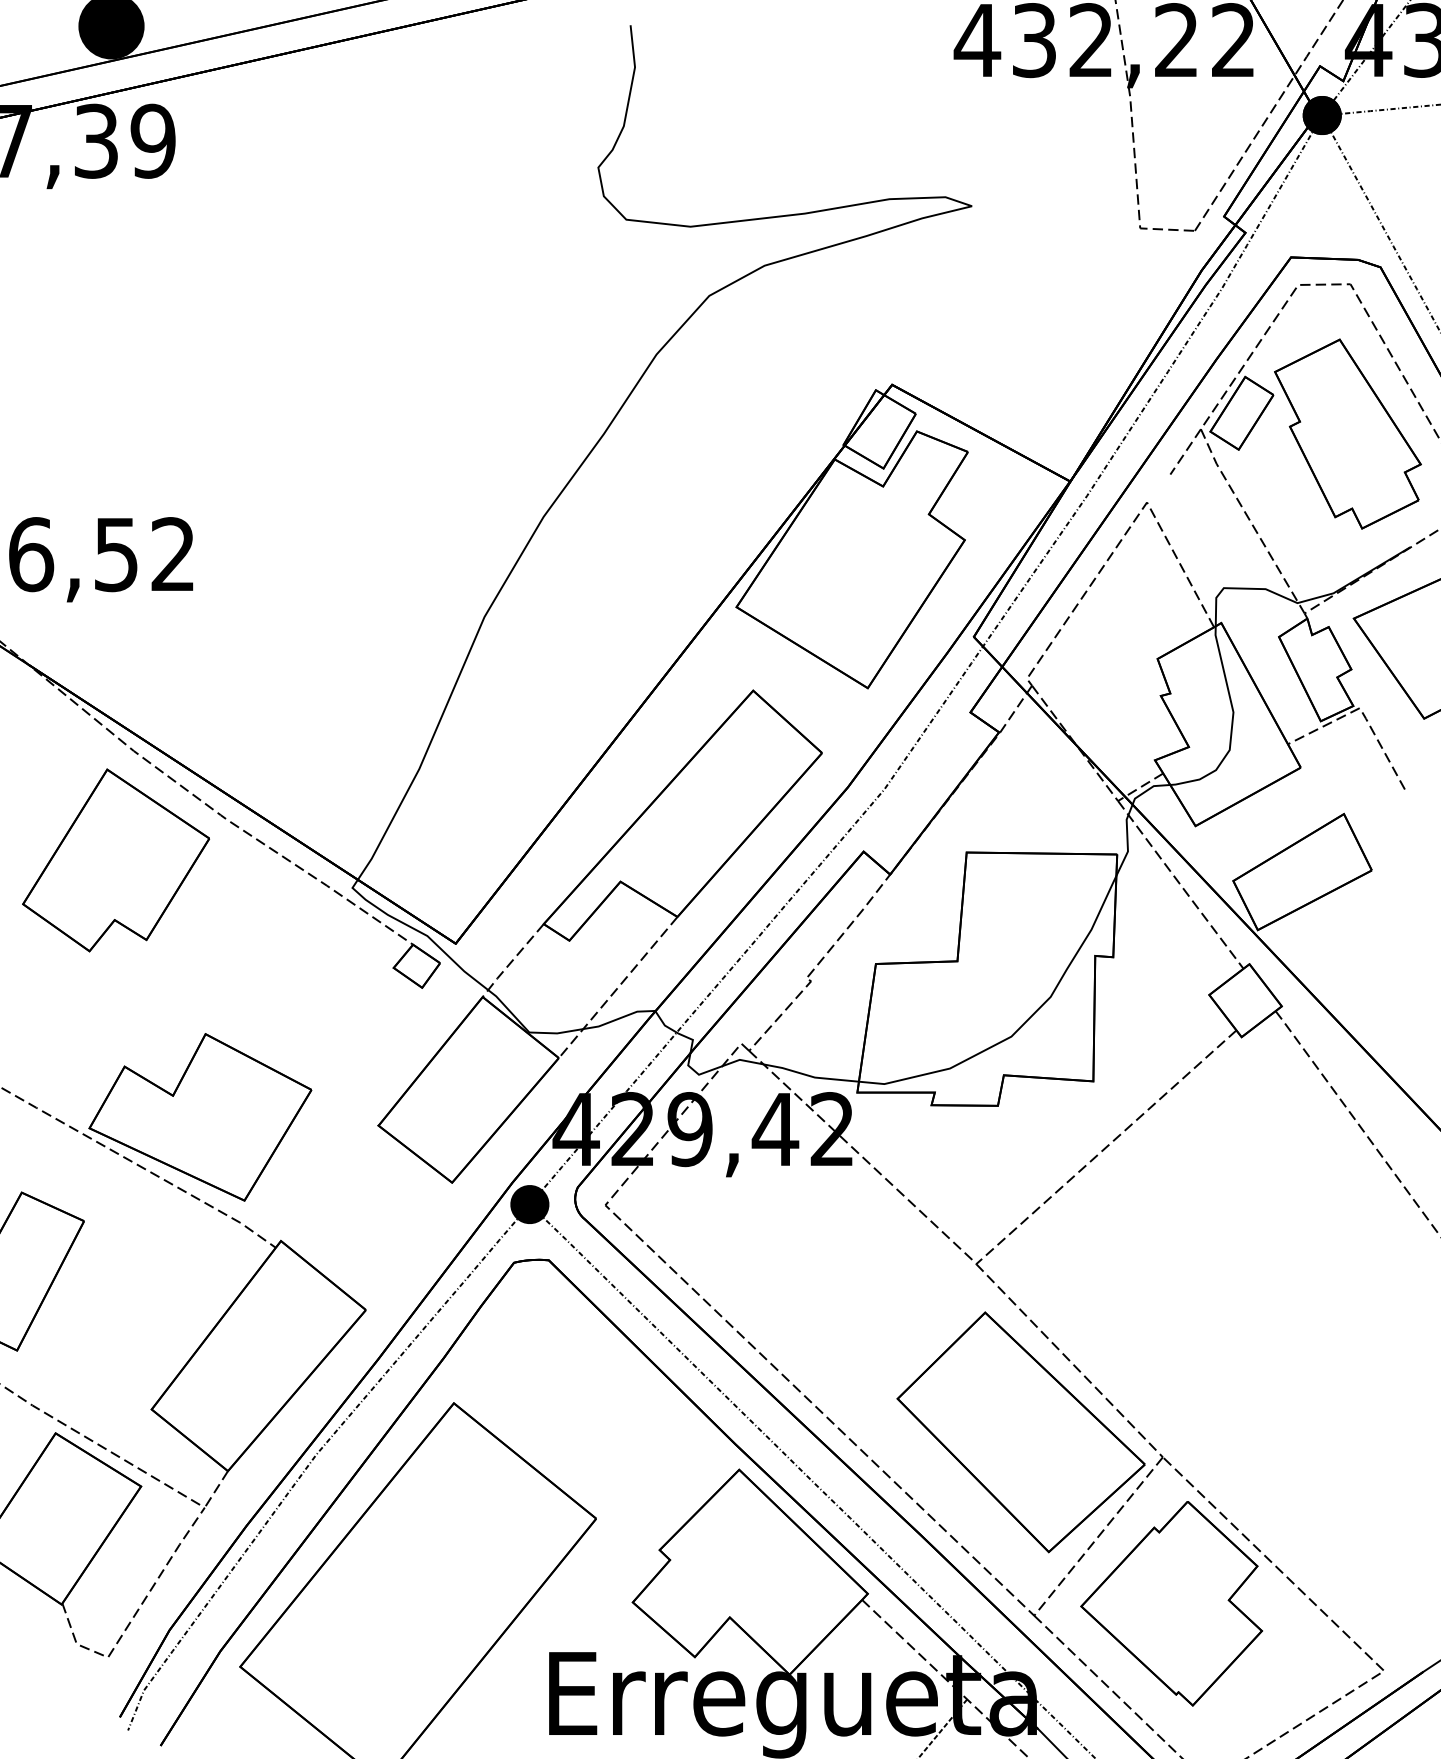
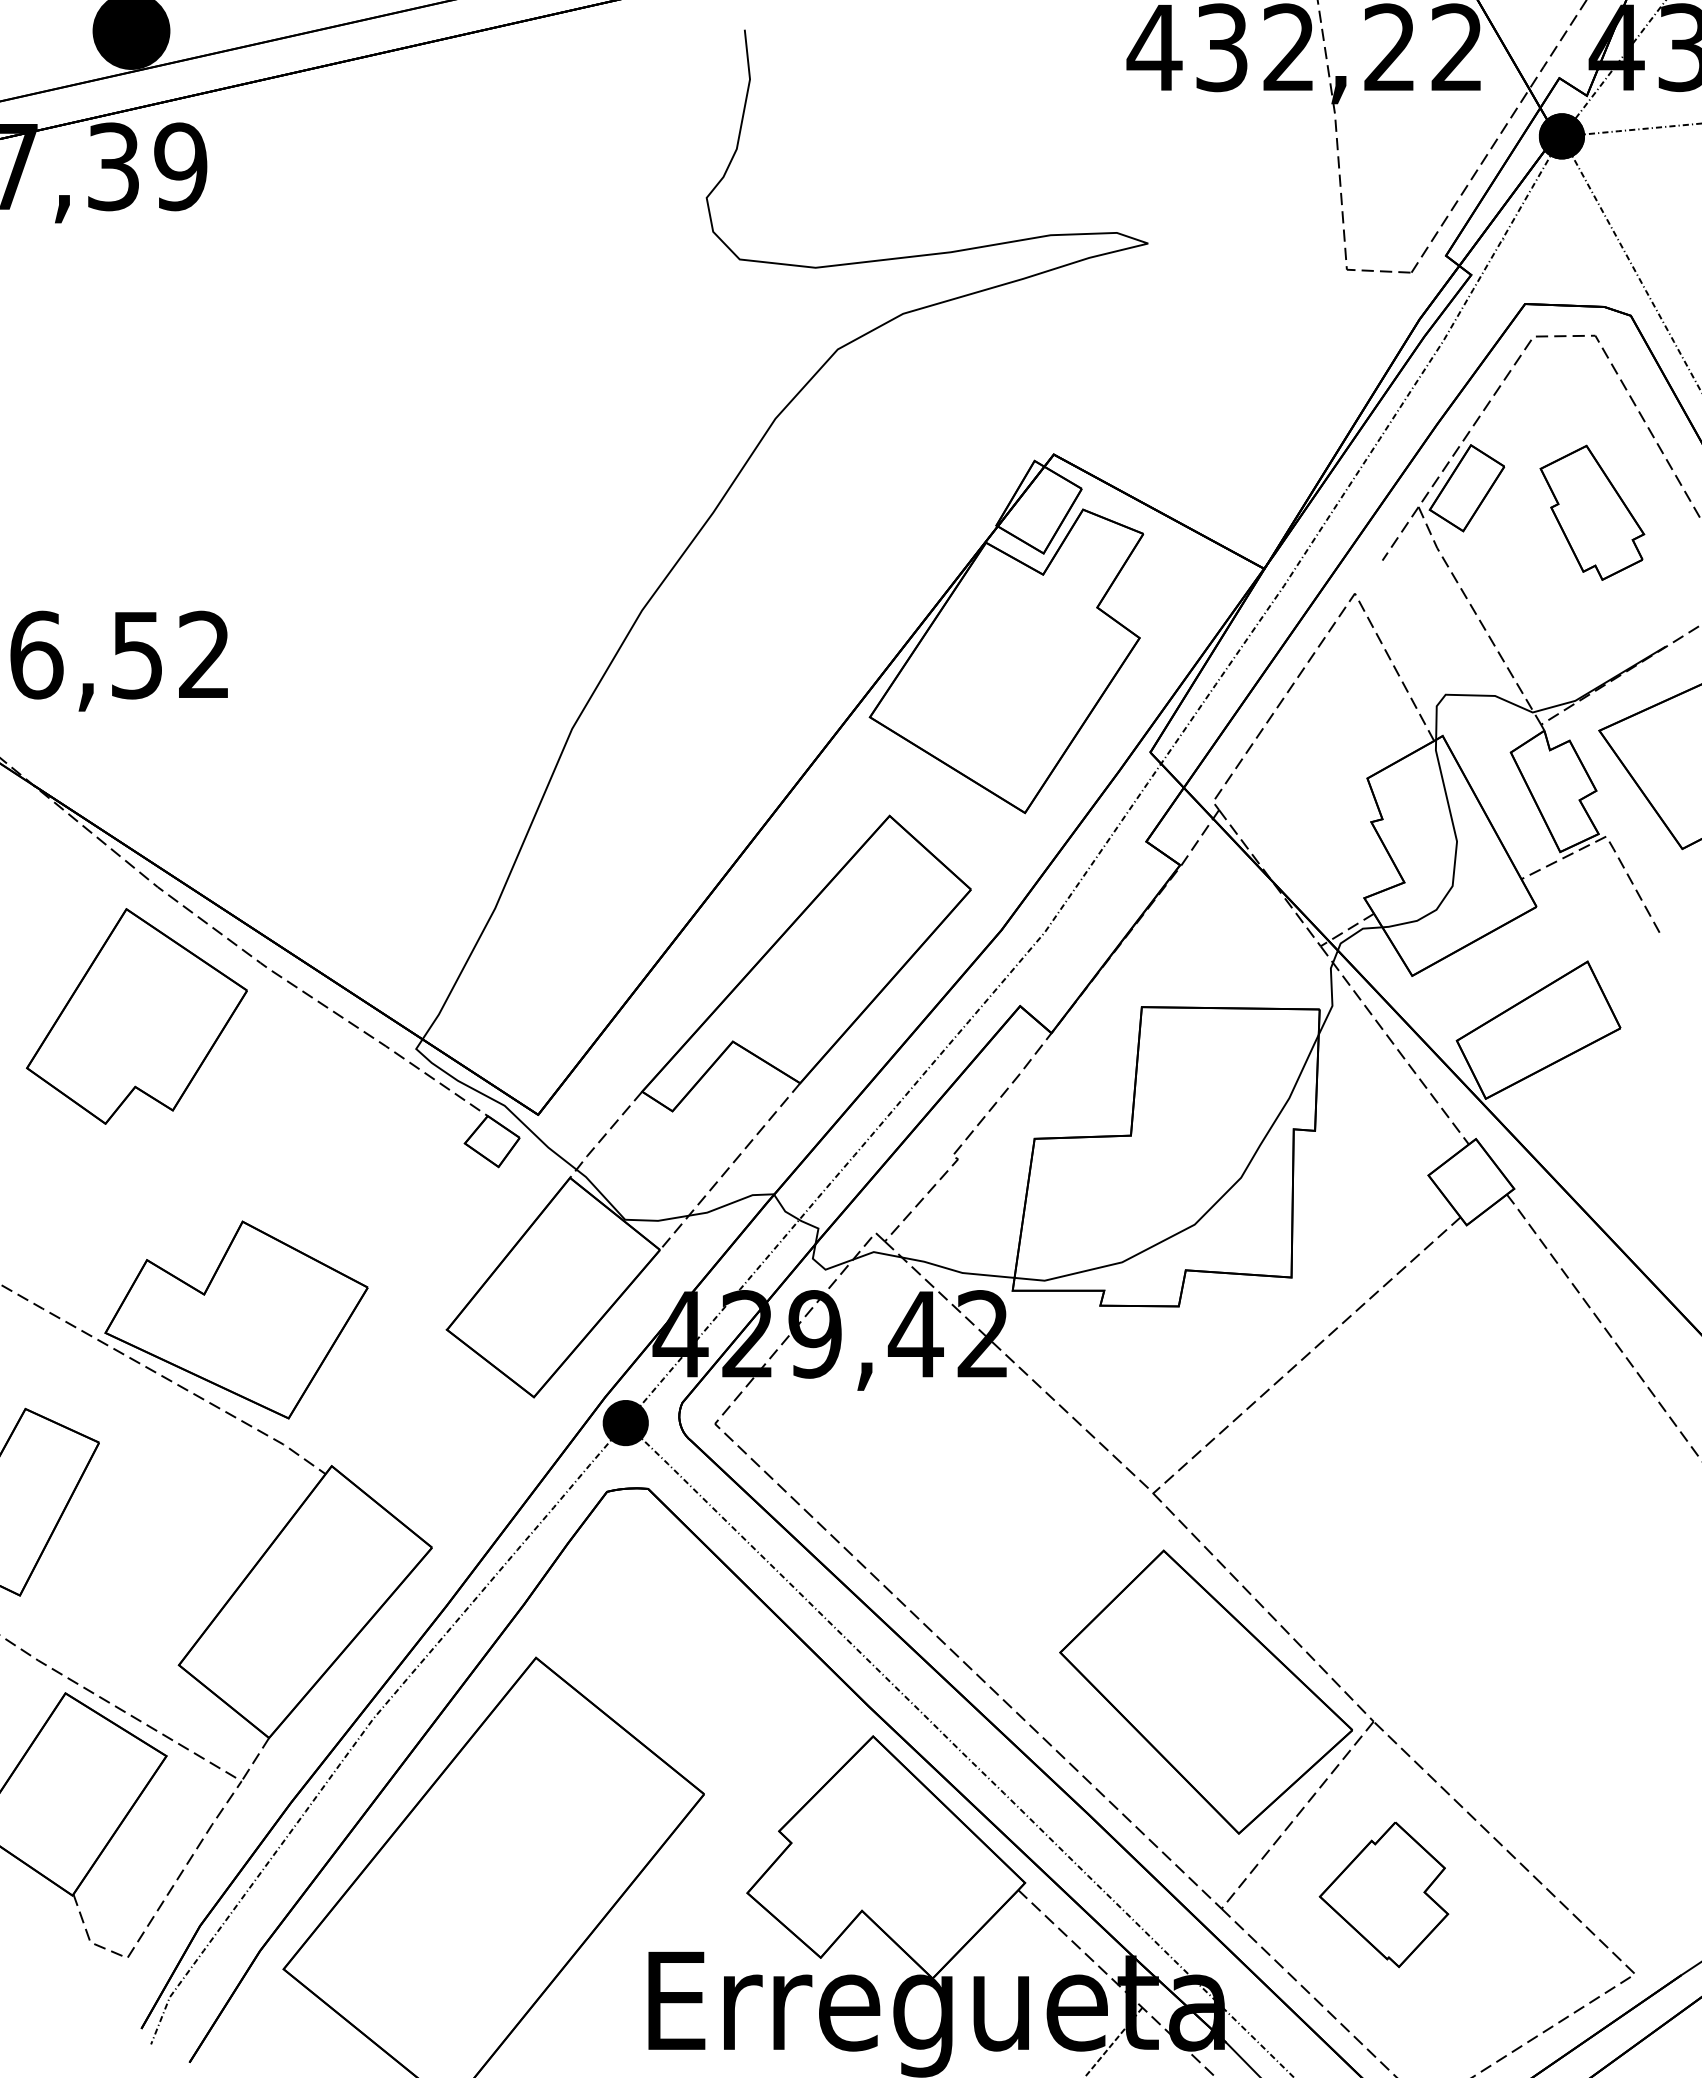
part: (1348, 433) -> (1592, 512), size x0.6
part: (1171, 1603) -> (1383, 1894), size x0.6

